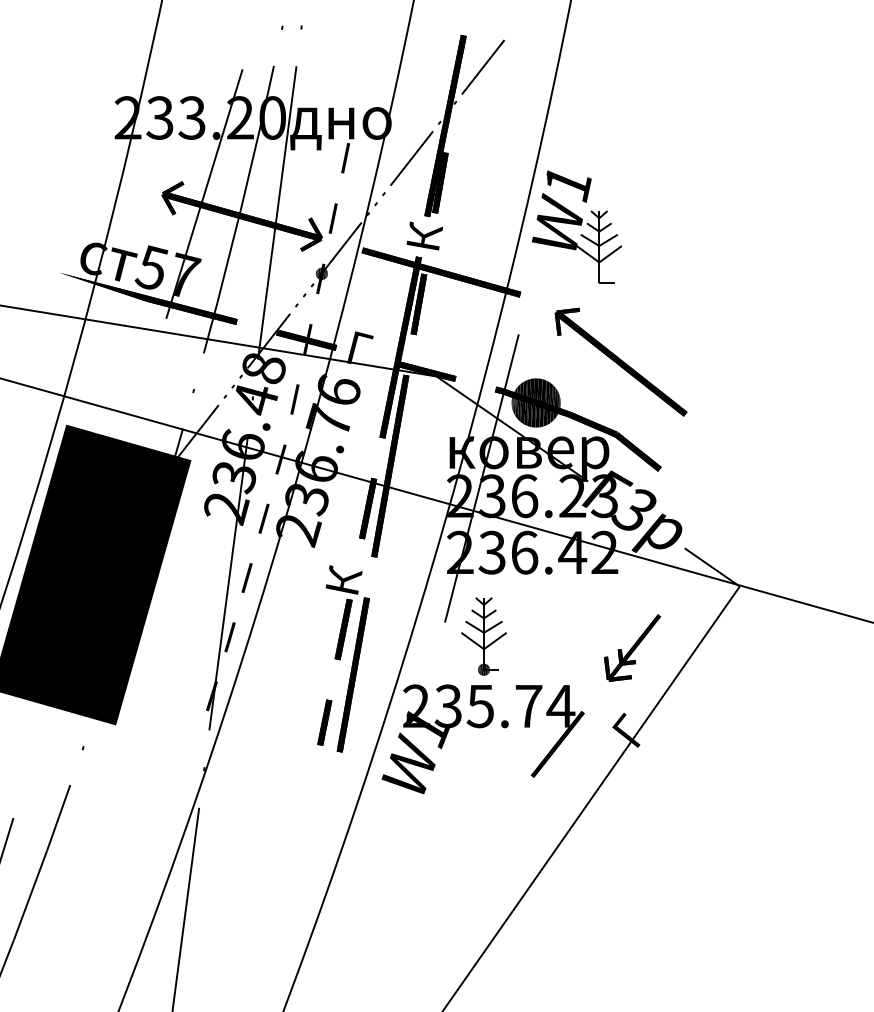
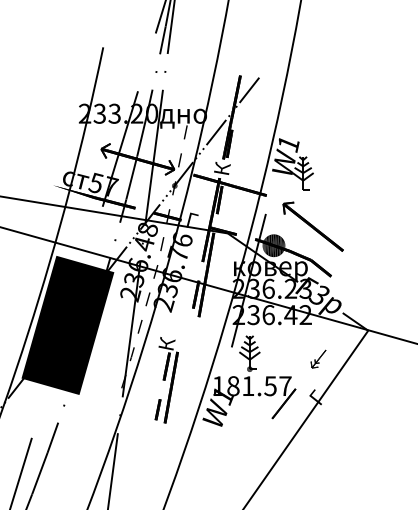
part: (632, 646) -> (318, 358), size x0.6
text: (342, 659) -> (166, 380), moved
text: (489, 706) -> (252, 386), 235.74 -> 181.57

